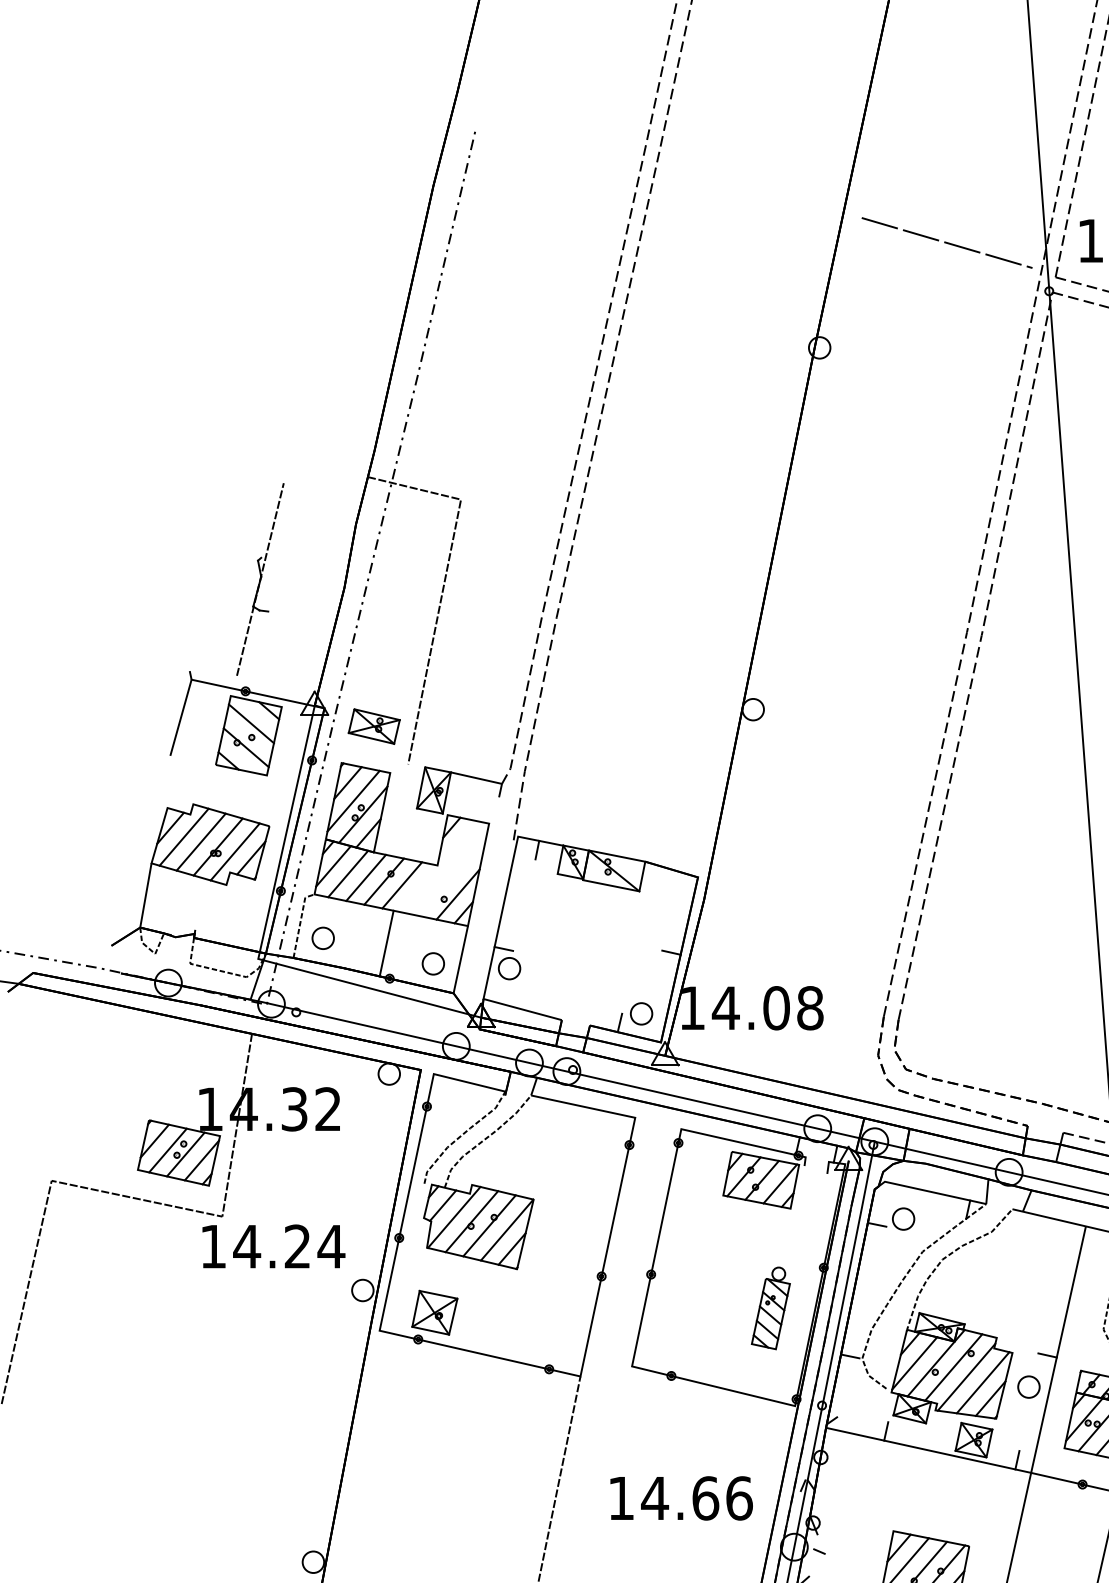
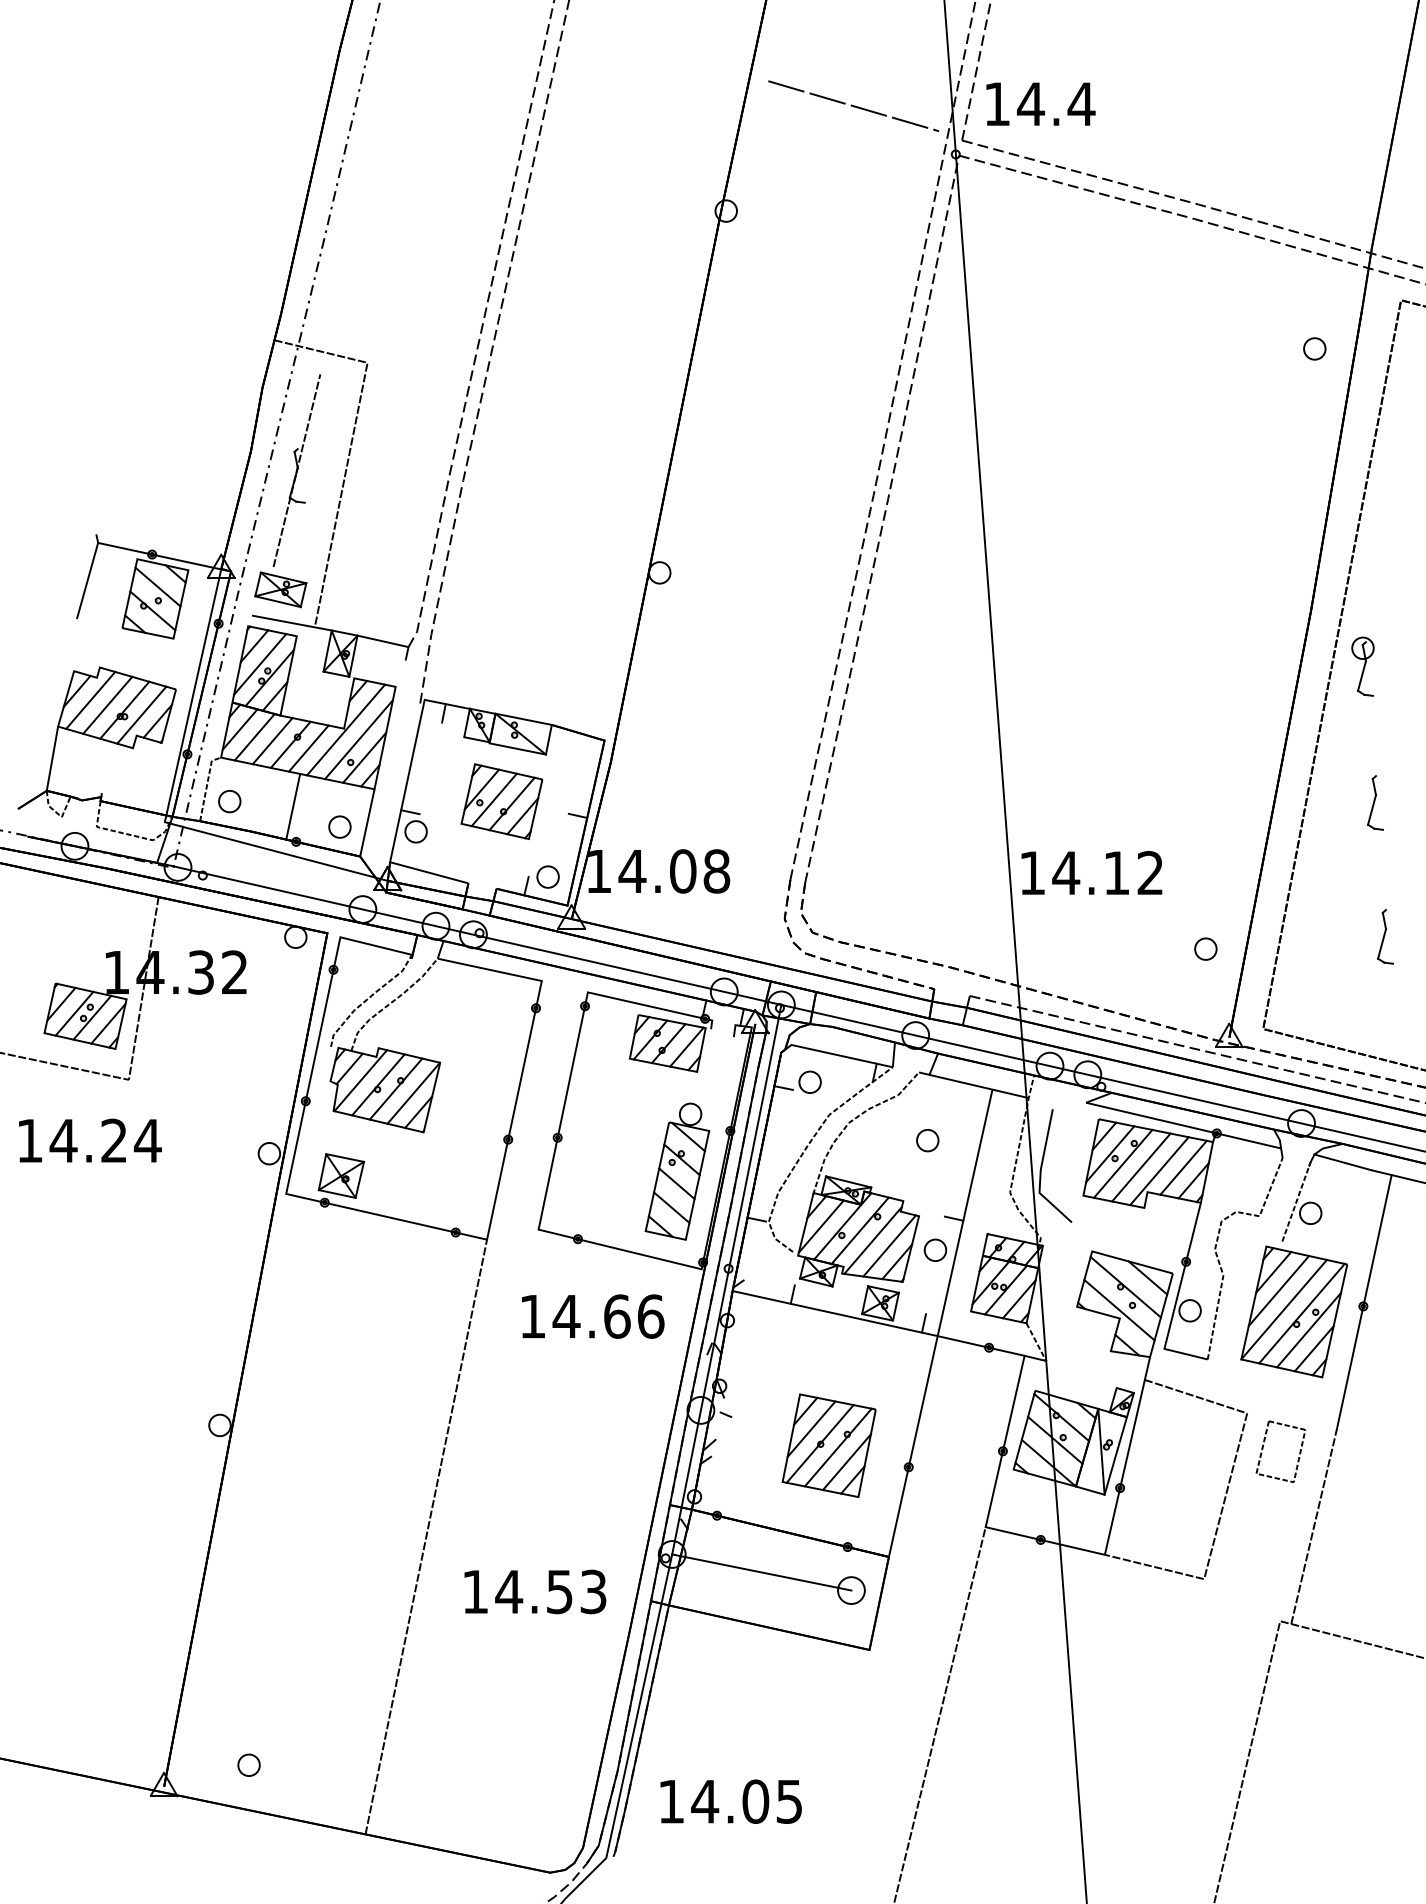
part: (259, 579) -> (296, 470), moved
line: (385, 759) -> (292, 622), added
line: (439, 866) -> (346, 729), added
line: (451, 876) -> (358, 739), added
part: (594, 938) -> (501, 801), added
text: (273, 1246) -> (90, 1140), moved
part: (1020, 1277) -> (927, 1140), added
part: (770, 1308) -> (677, 1171), size x1.67
text: (681, 1498) -> (593, 1316), moved

